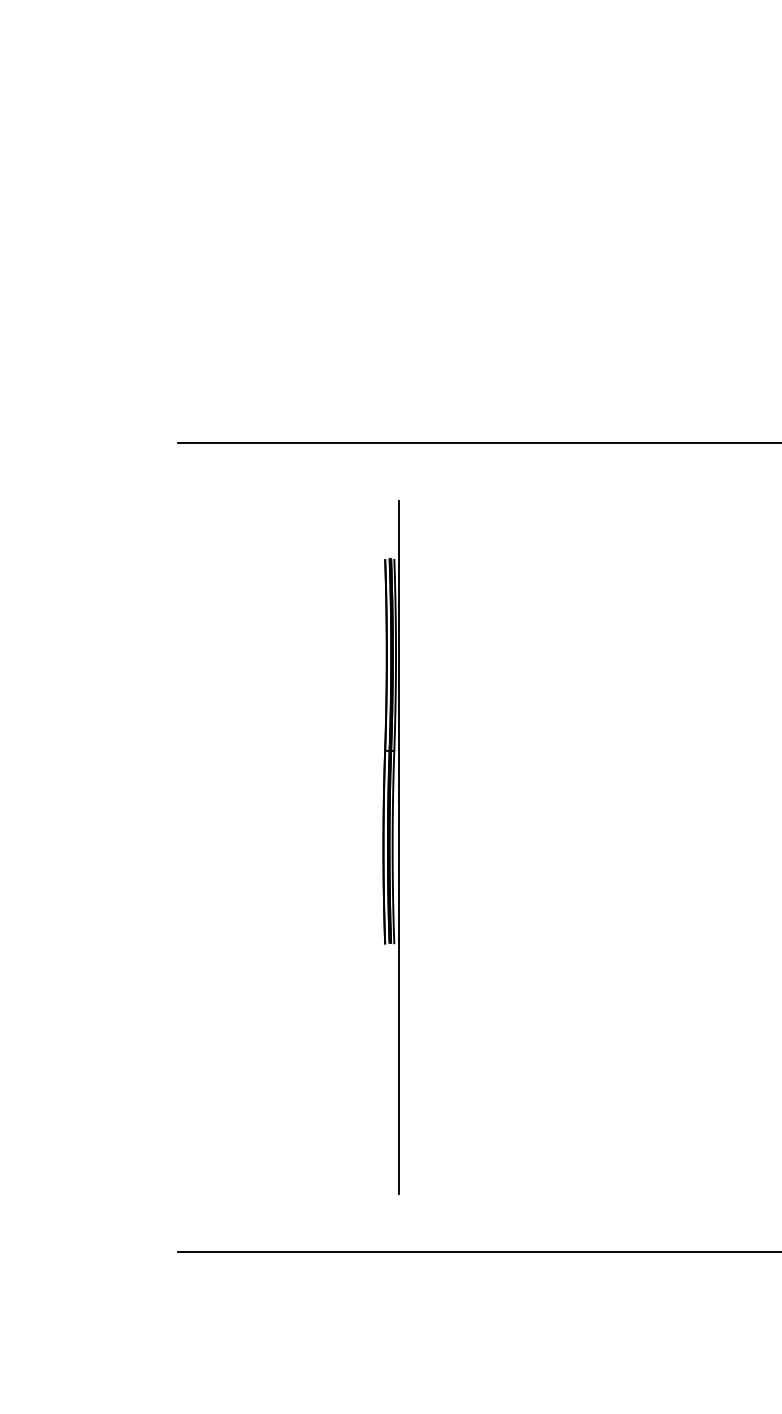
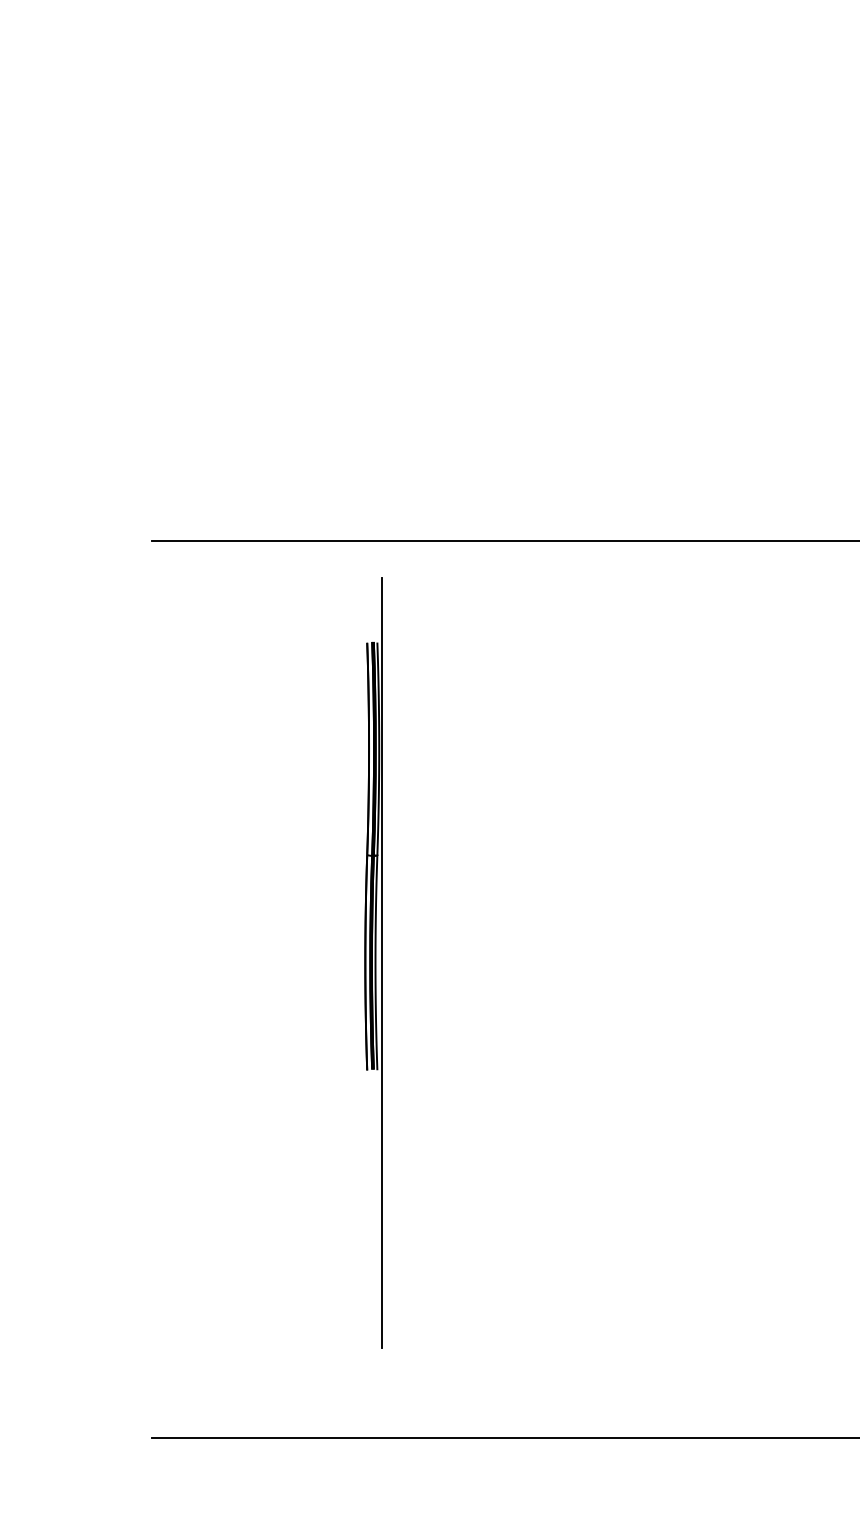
part: (390, 847) -> (373, 962), moved

